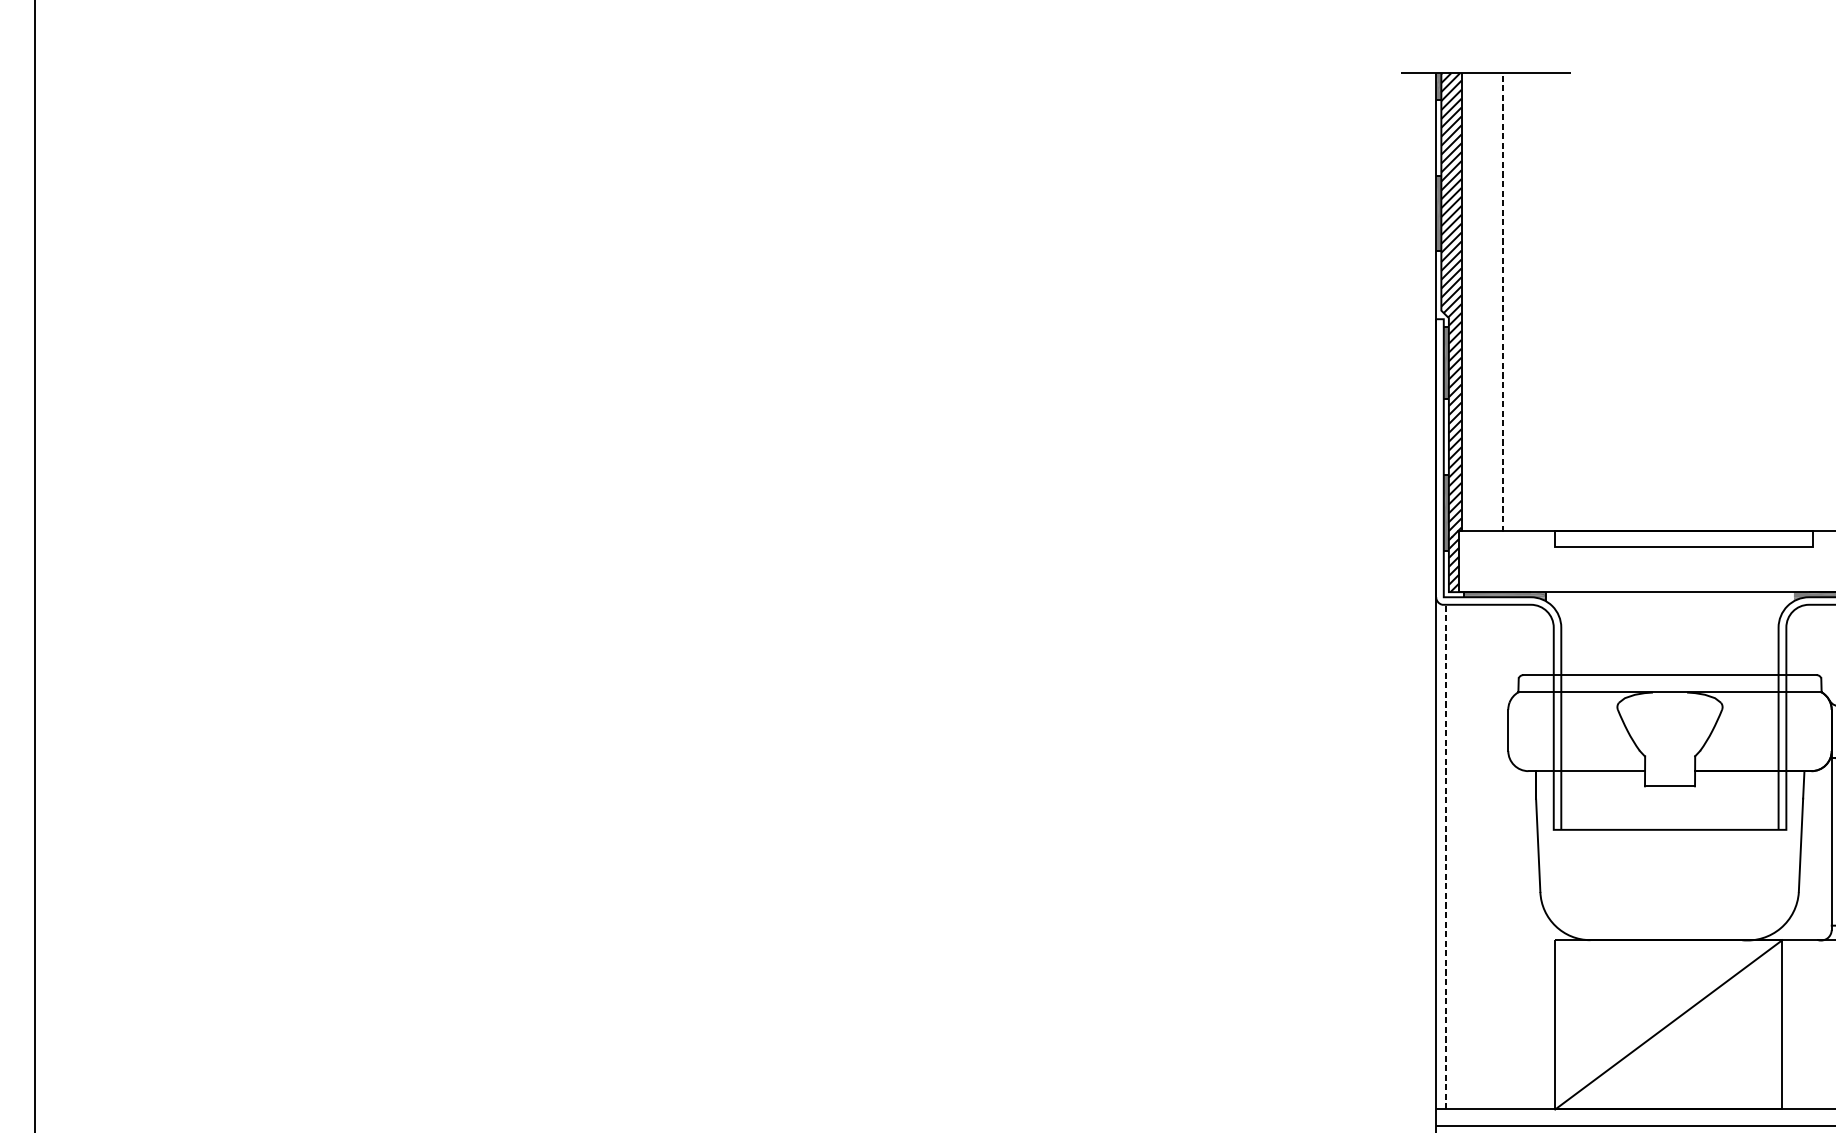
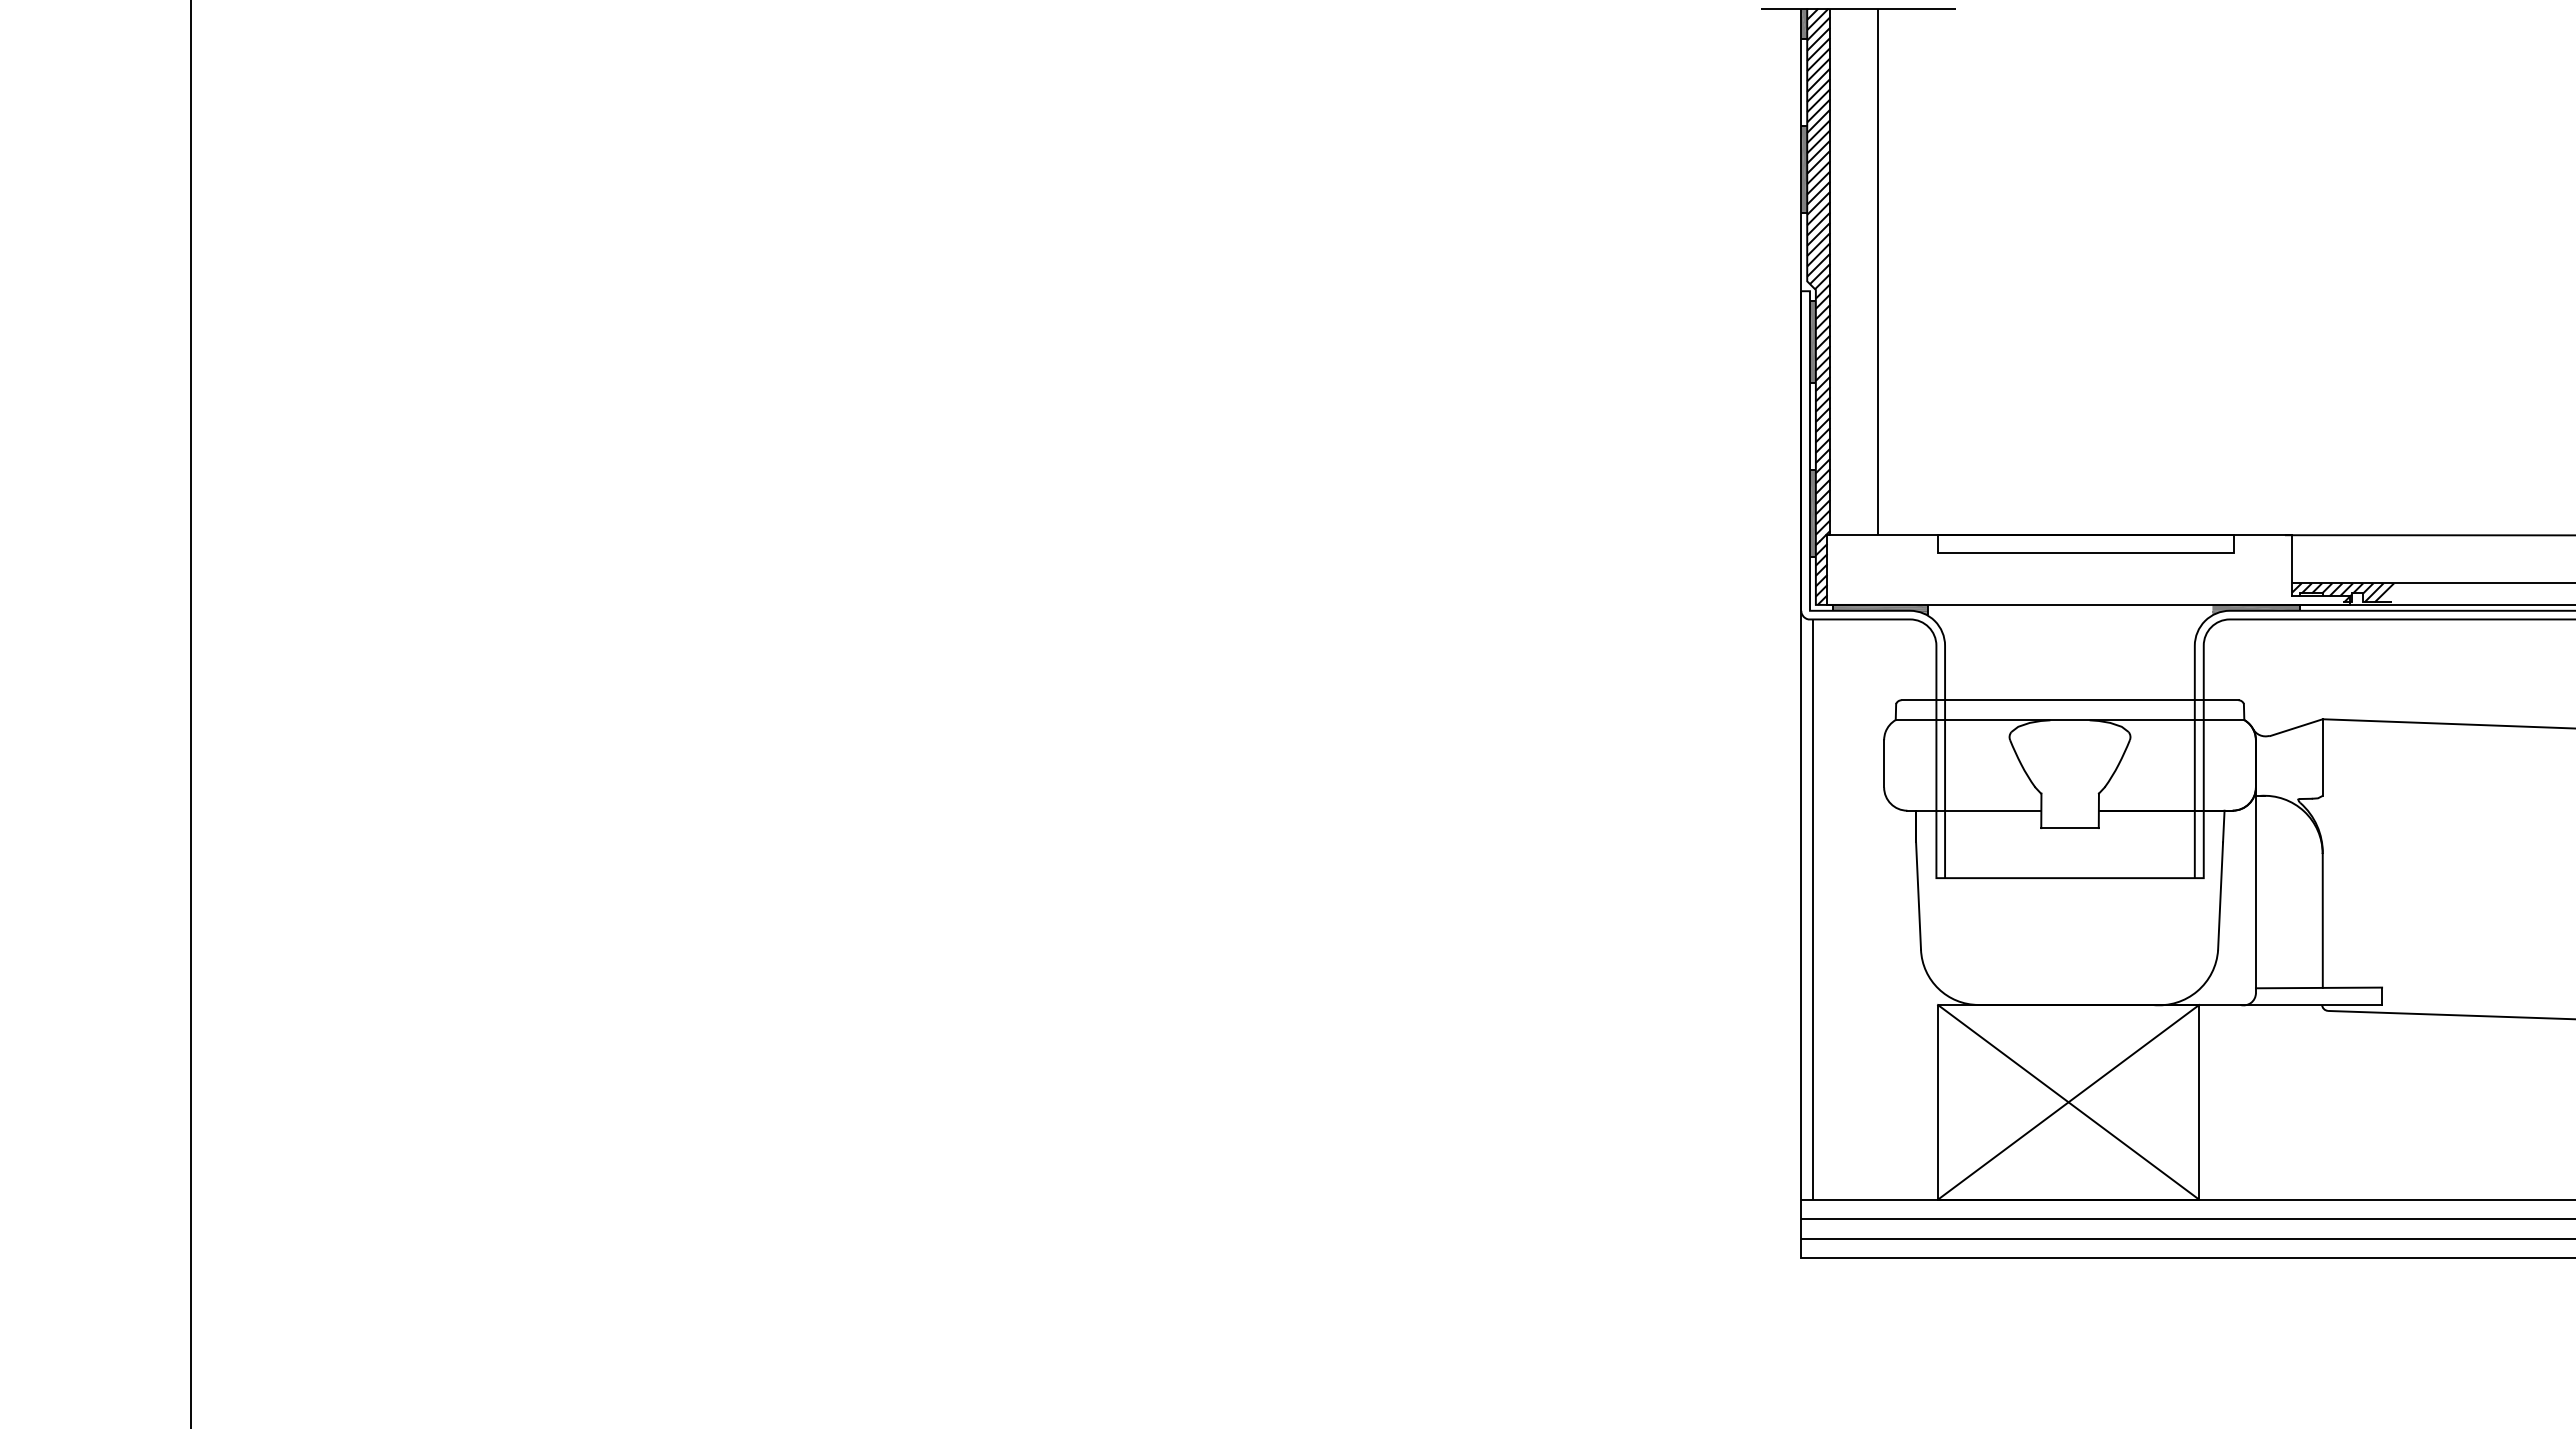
line: (1503, 302) -> (1878, 271), dashed -> solid
line: (1445, 857) -> (1812, 909), dashed -> solid
line: (1668, 1025) -> (2068, 1102), added

